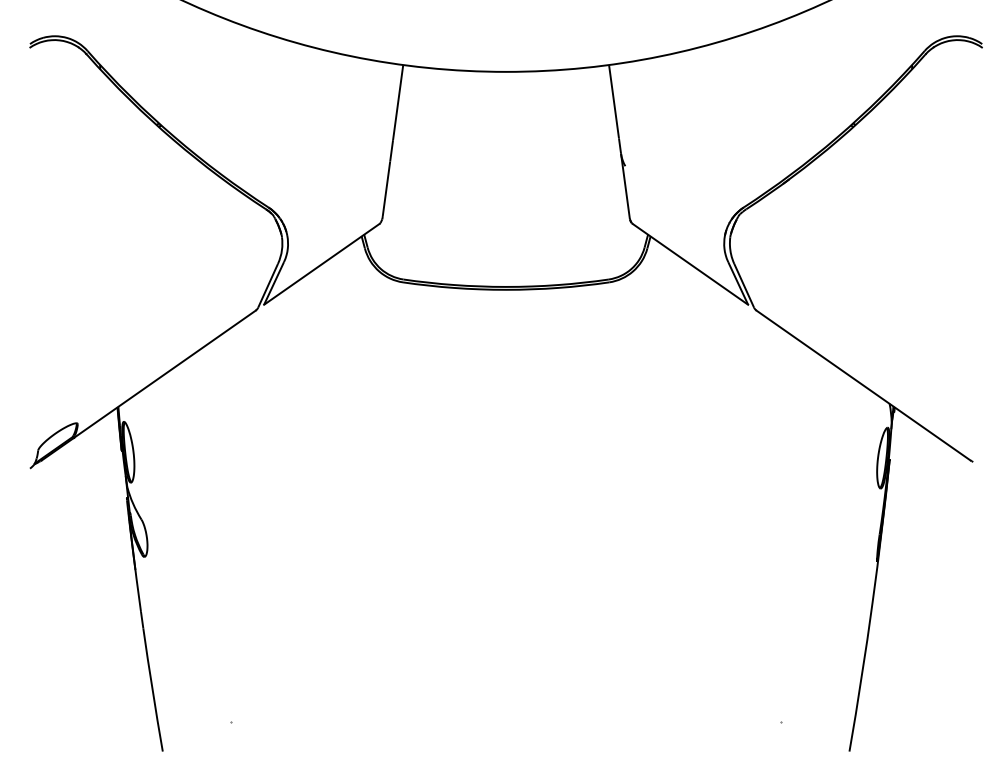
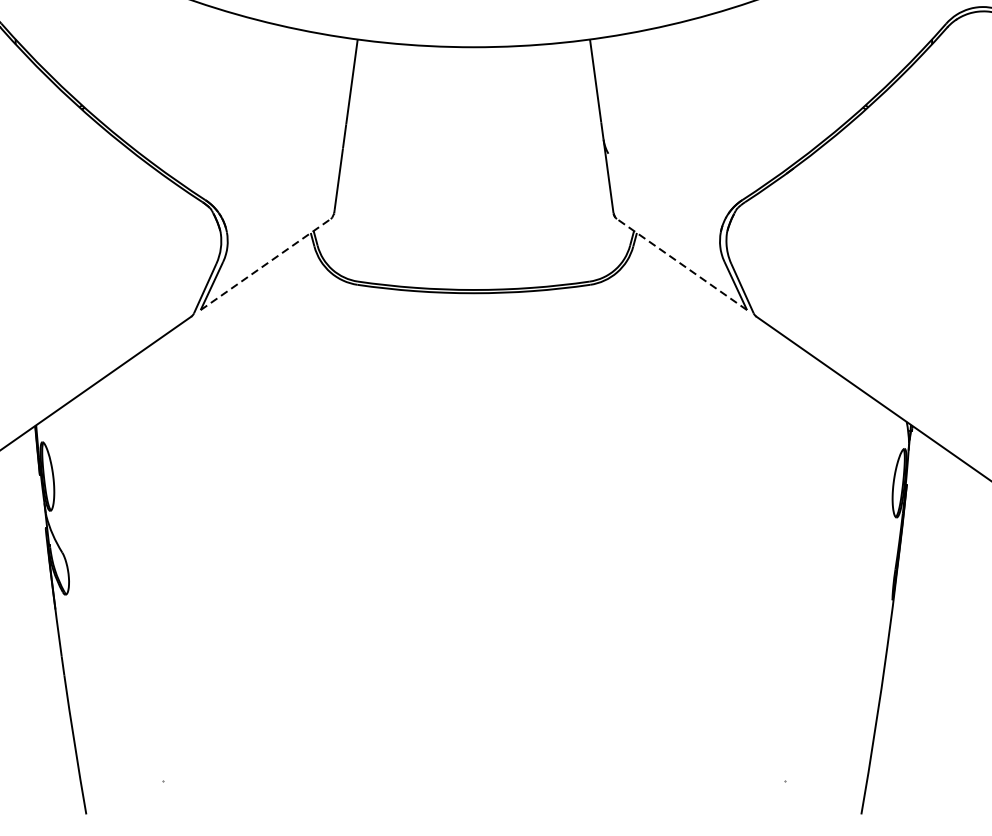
line: (322, 264) -> (266, 264), solid -> dashed
line: (690, 264) -> (681, 264), solid -> dashed

